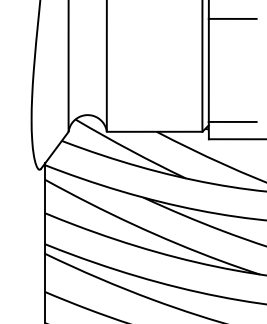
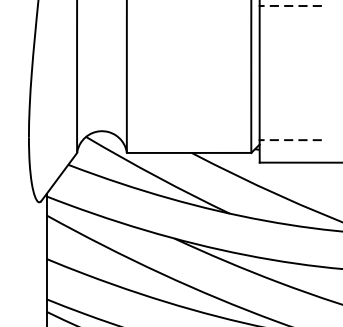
line: (232, 18) -> (290, 5), solid -> dashed
line: (232, 121) -> (290, 139), solid -> dashed

